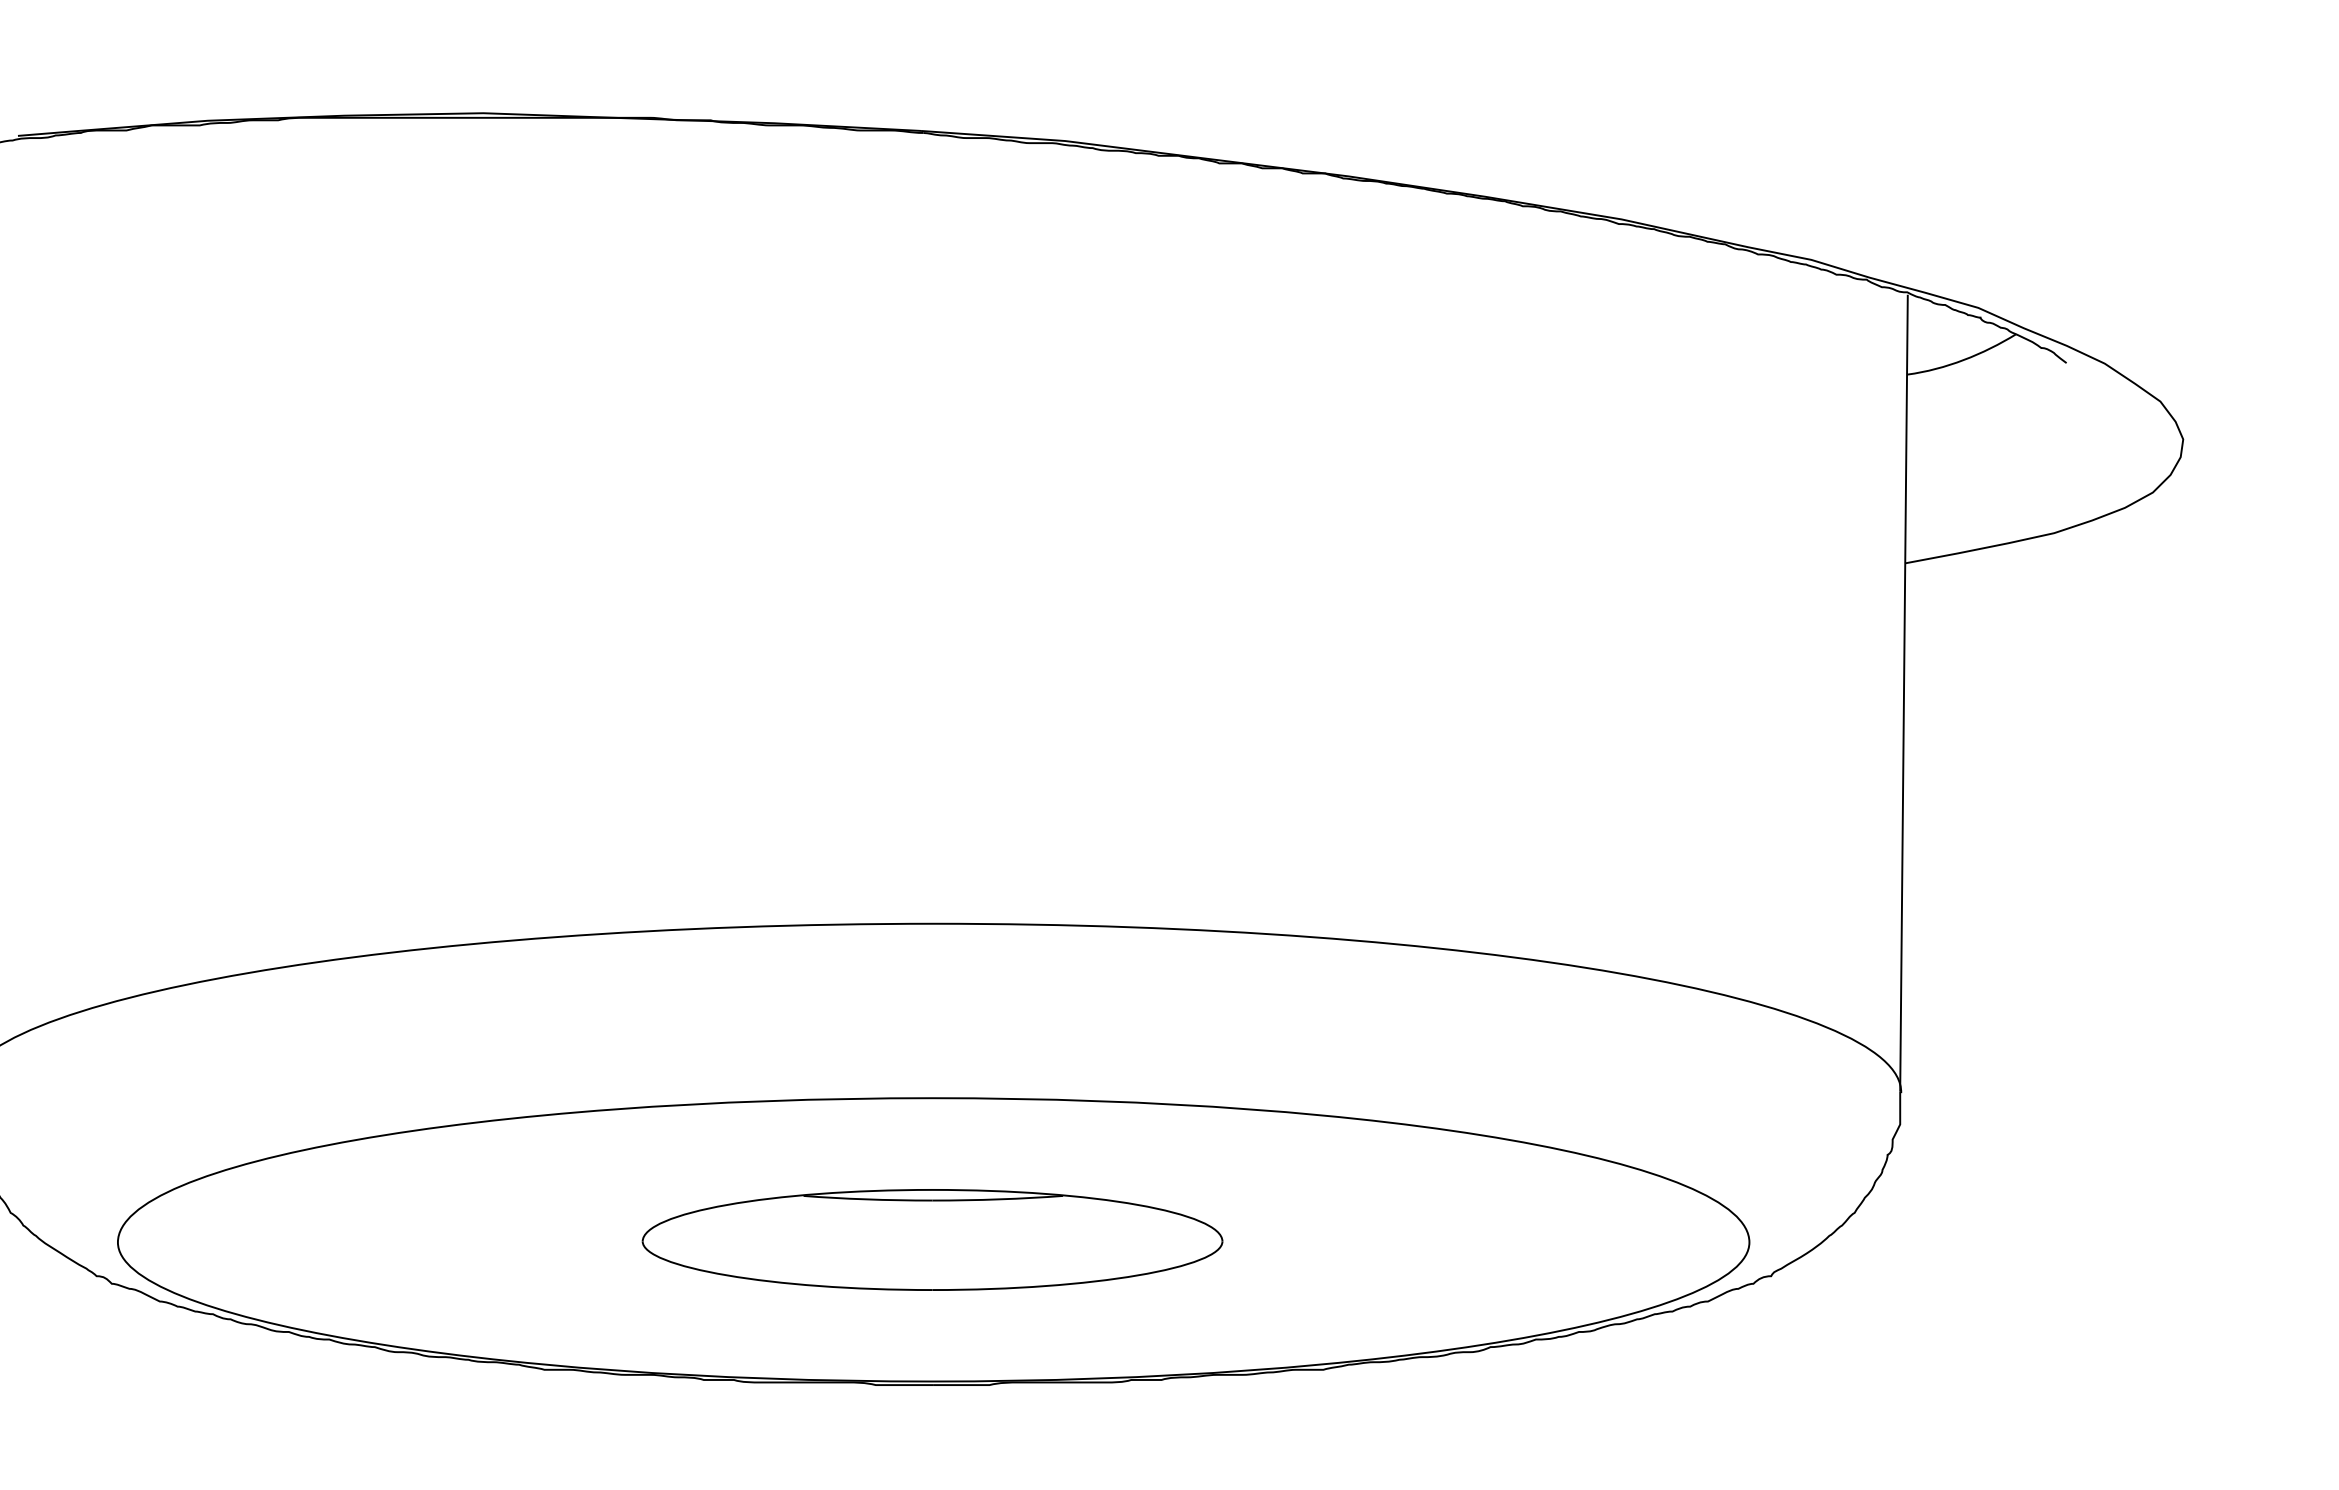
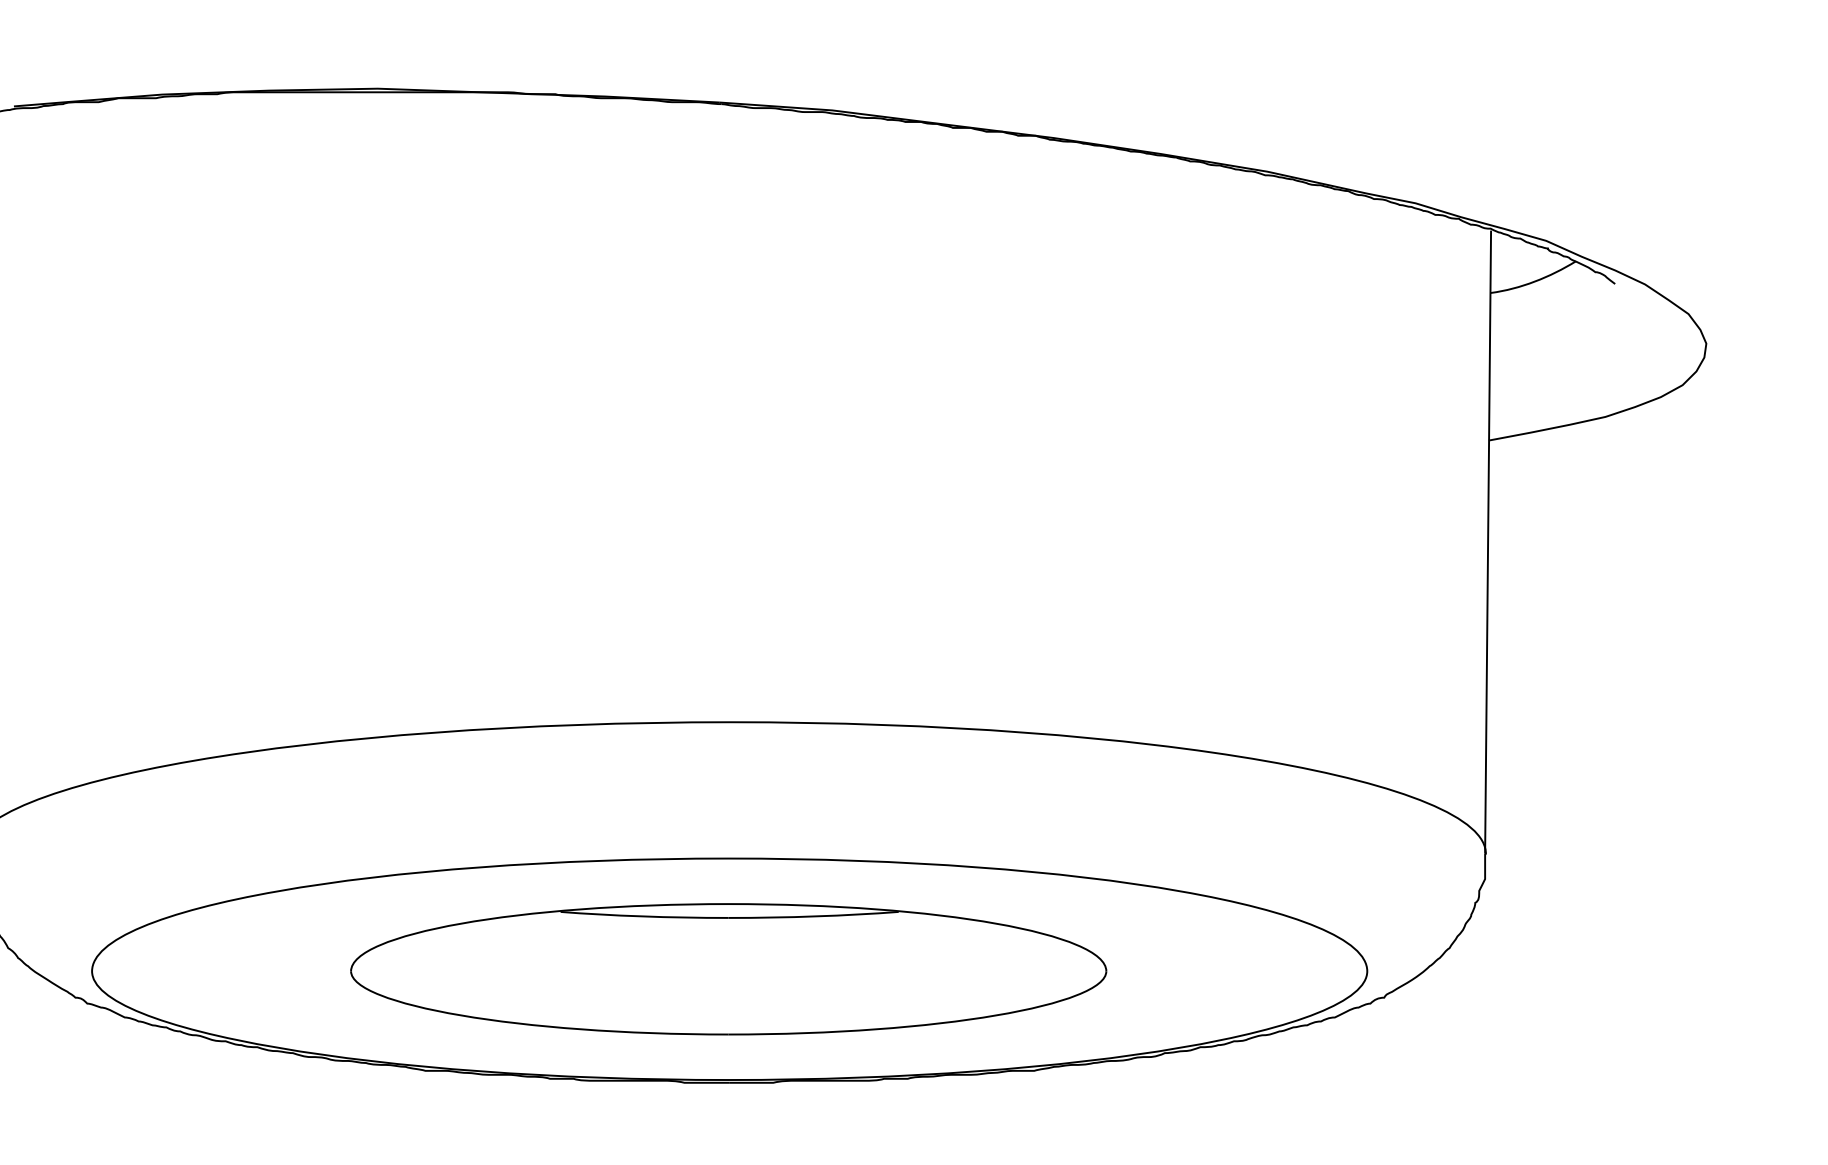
part: (932, 1240) -> (728, 969), size x1.67

